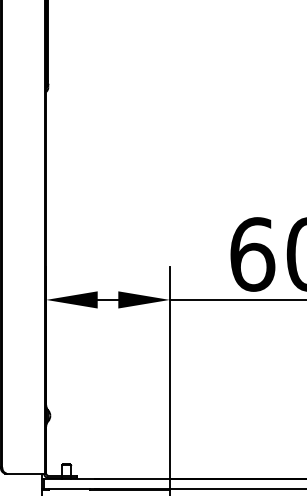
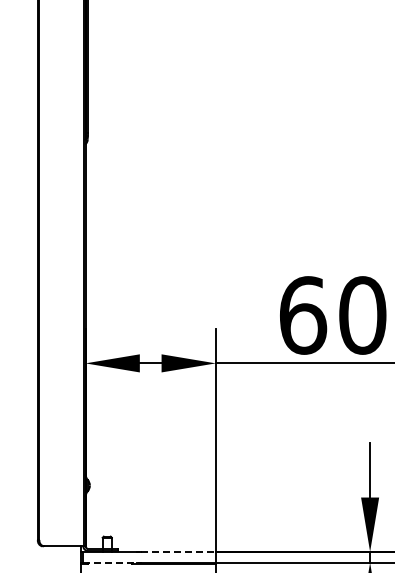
line: (134, 478) -> (178, 551), solid -> dashed
line: (69, 488) -> (110, 562), solid -> dashed

